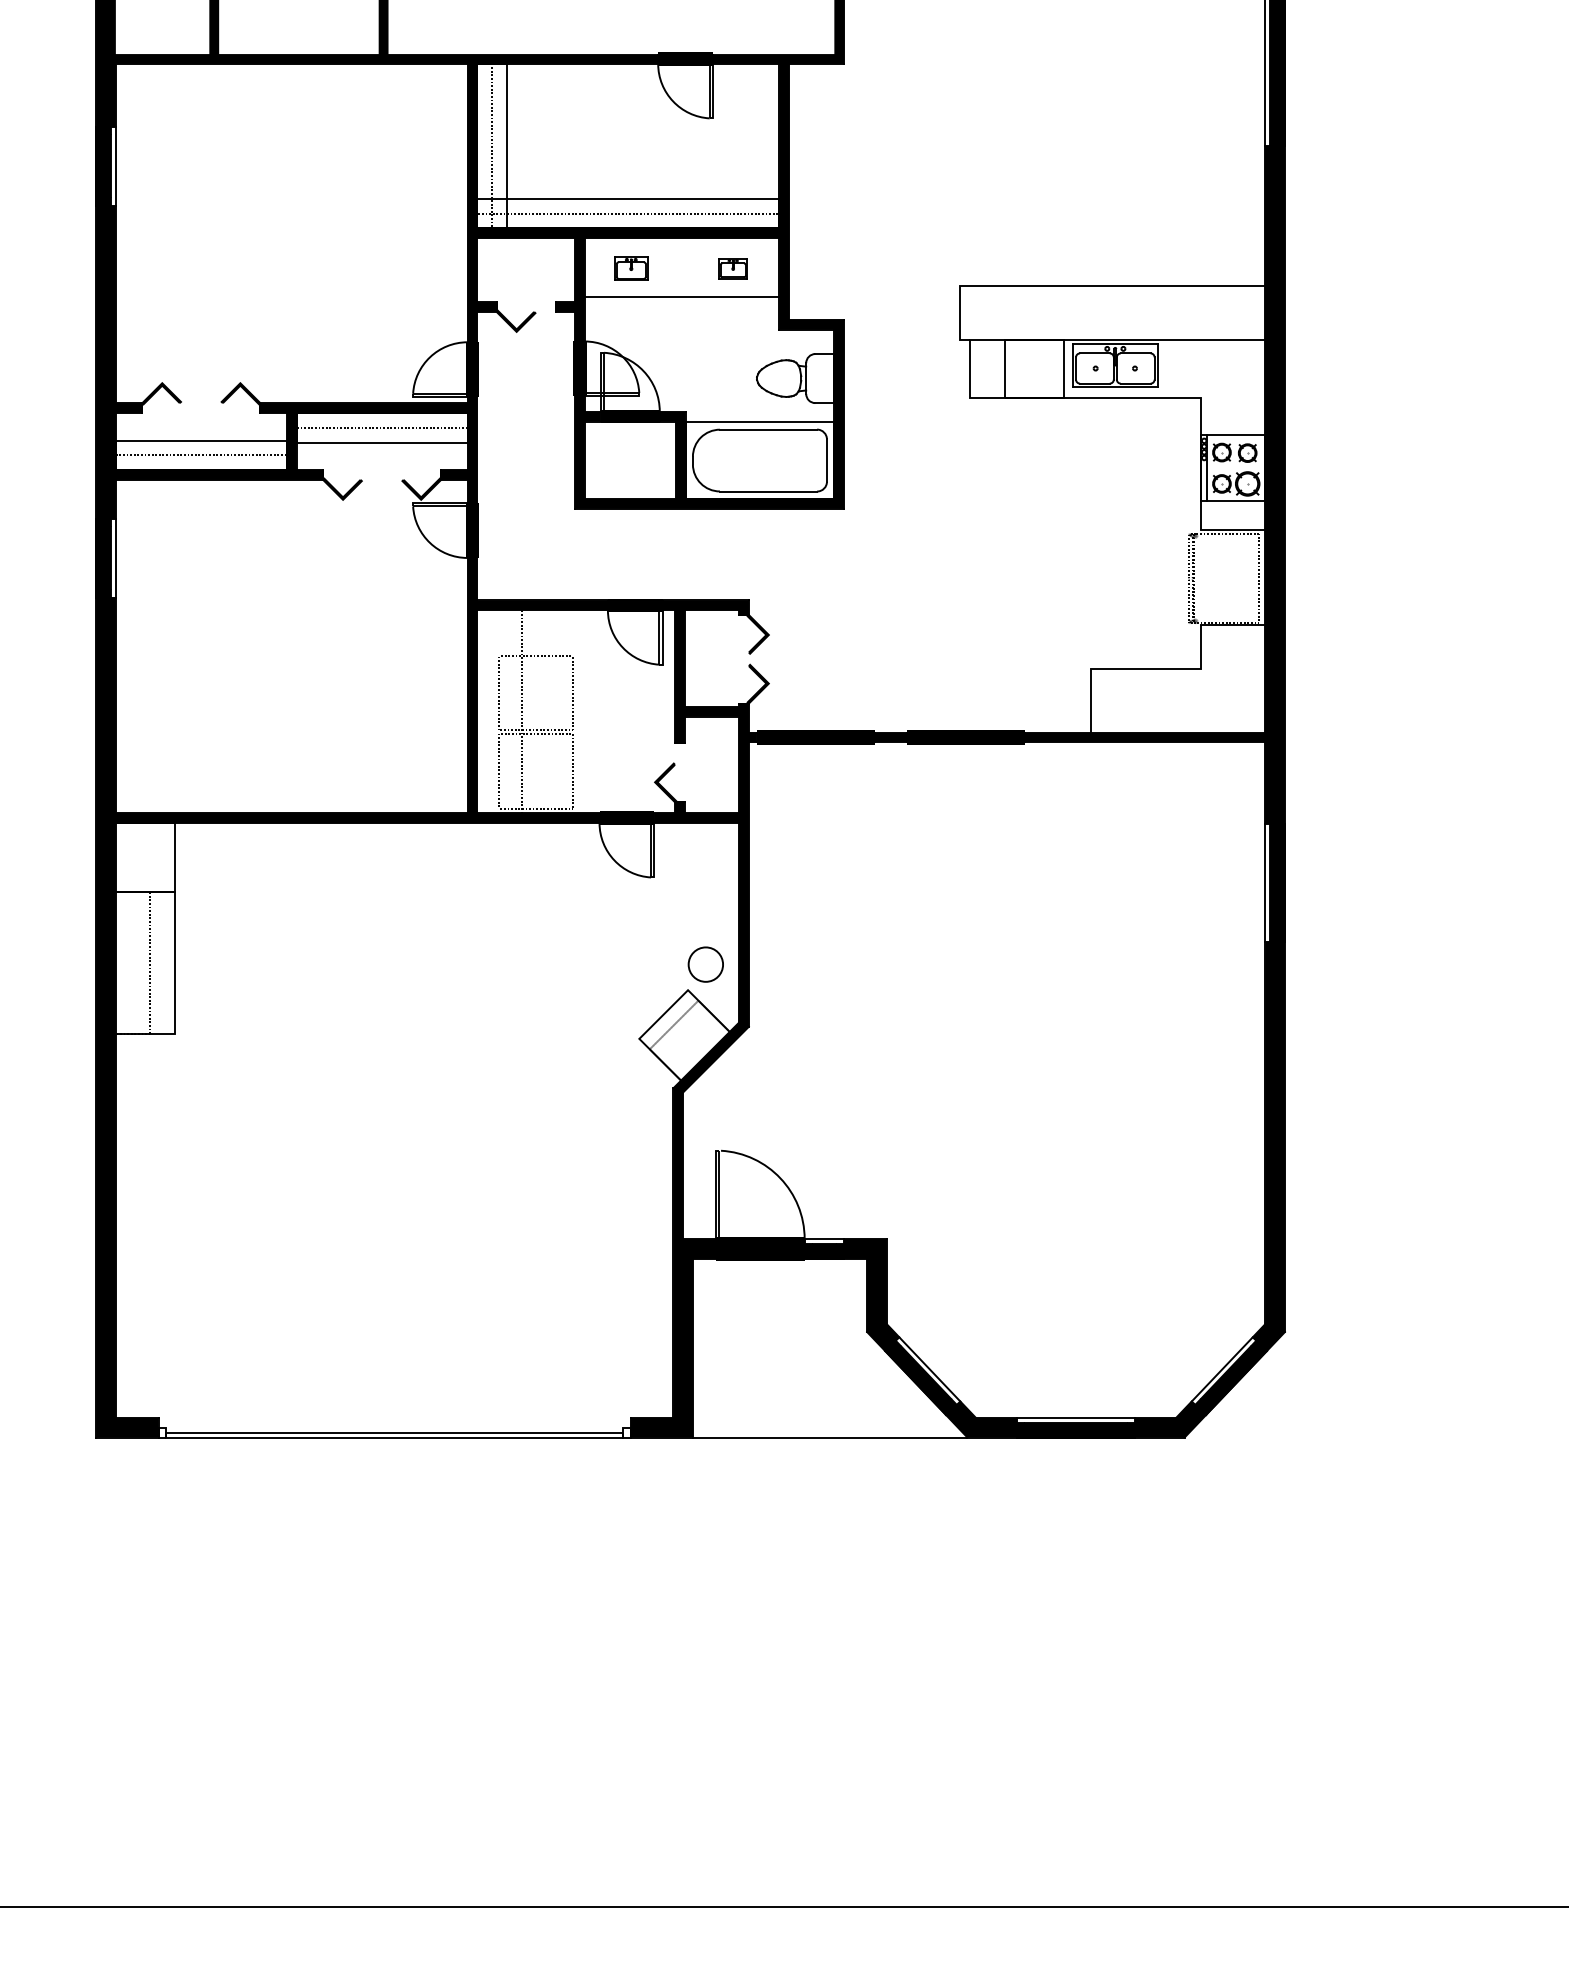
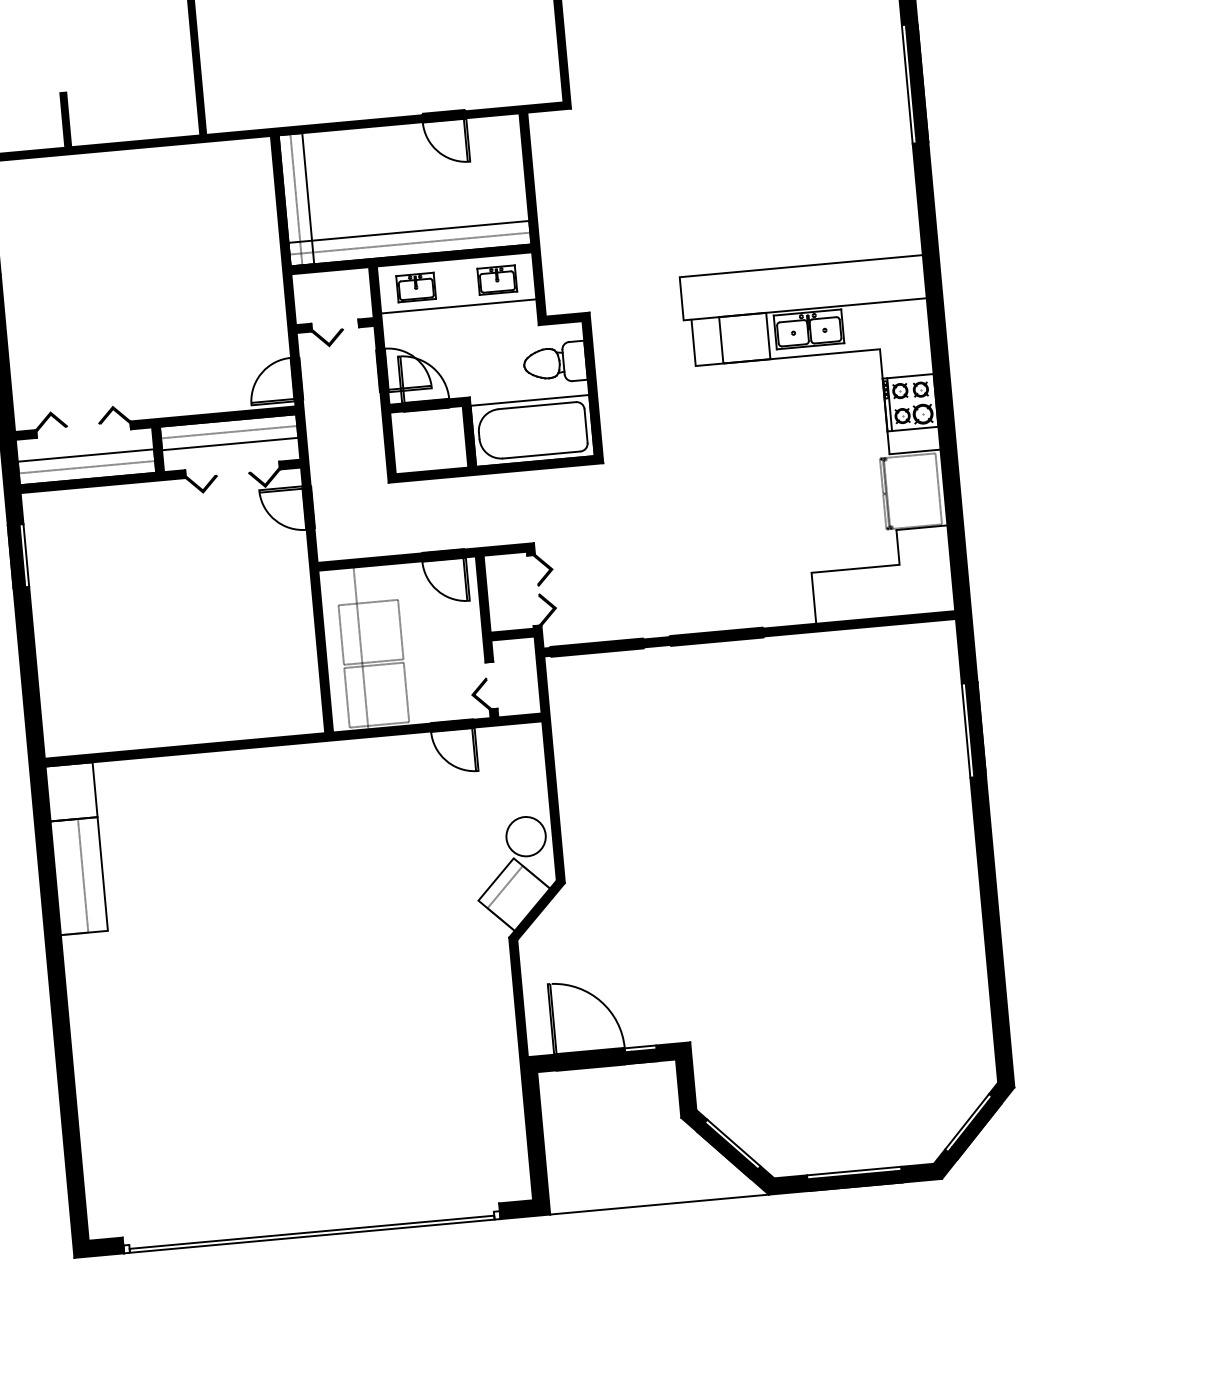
part: (631, 268) -> (416, 287), size x1.43
part: (733, 268) -> (497, 279), size x1.67
circle: (705, 964) -> (525, 836), size x1.43

